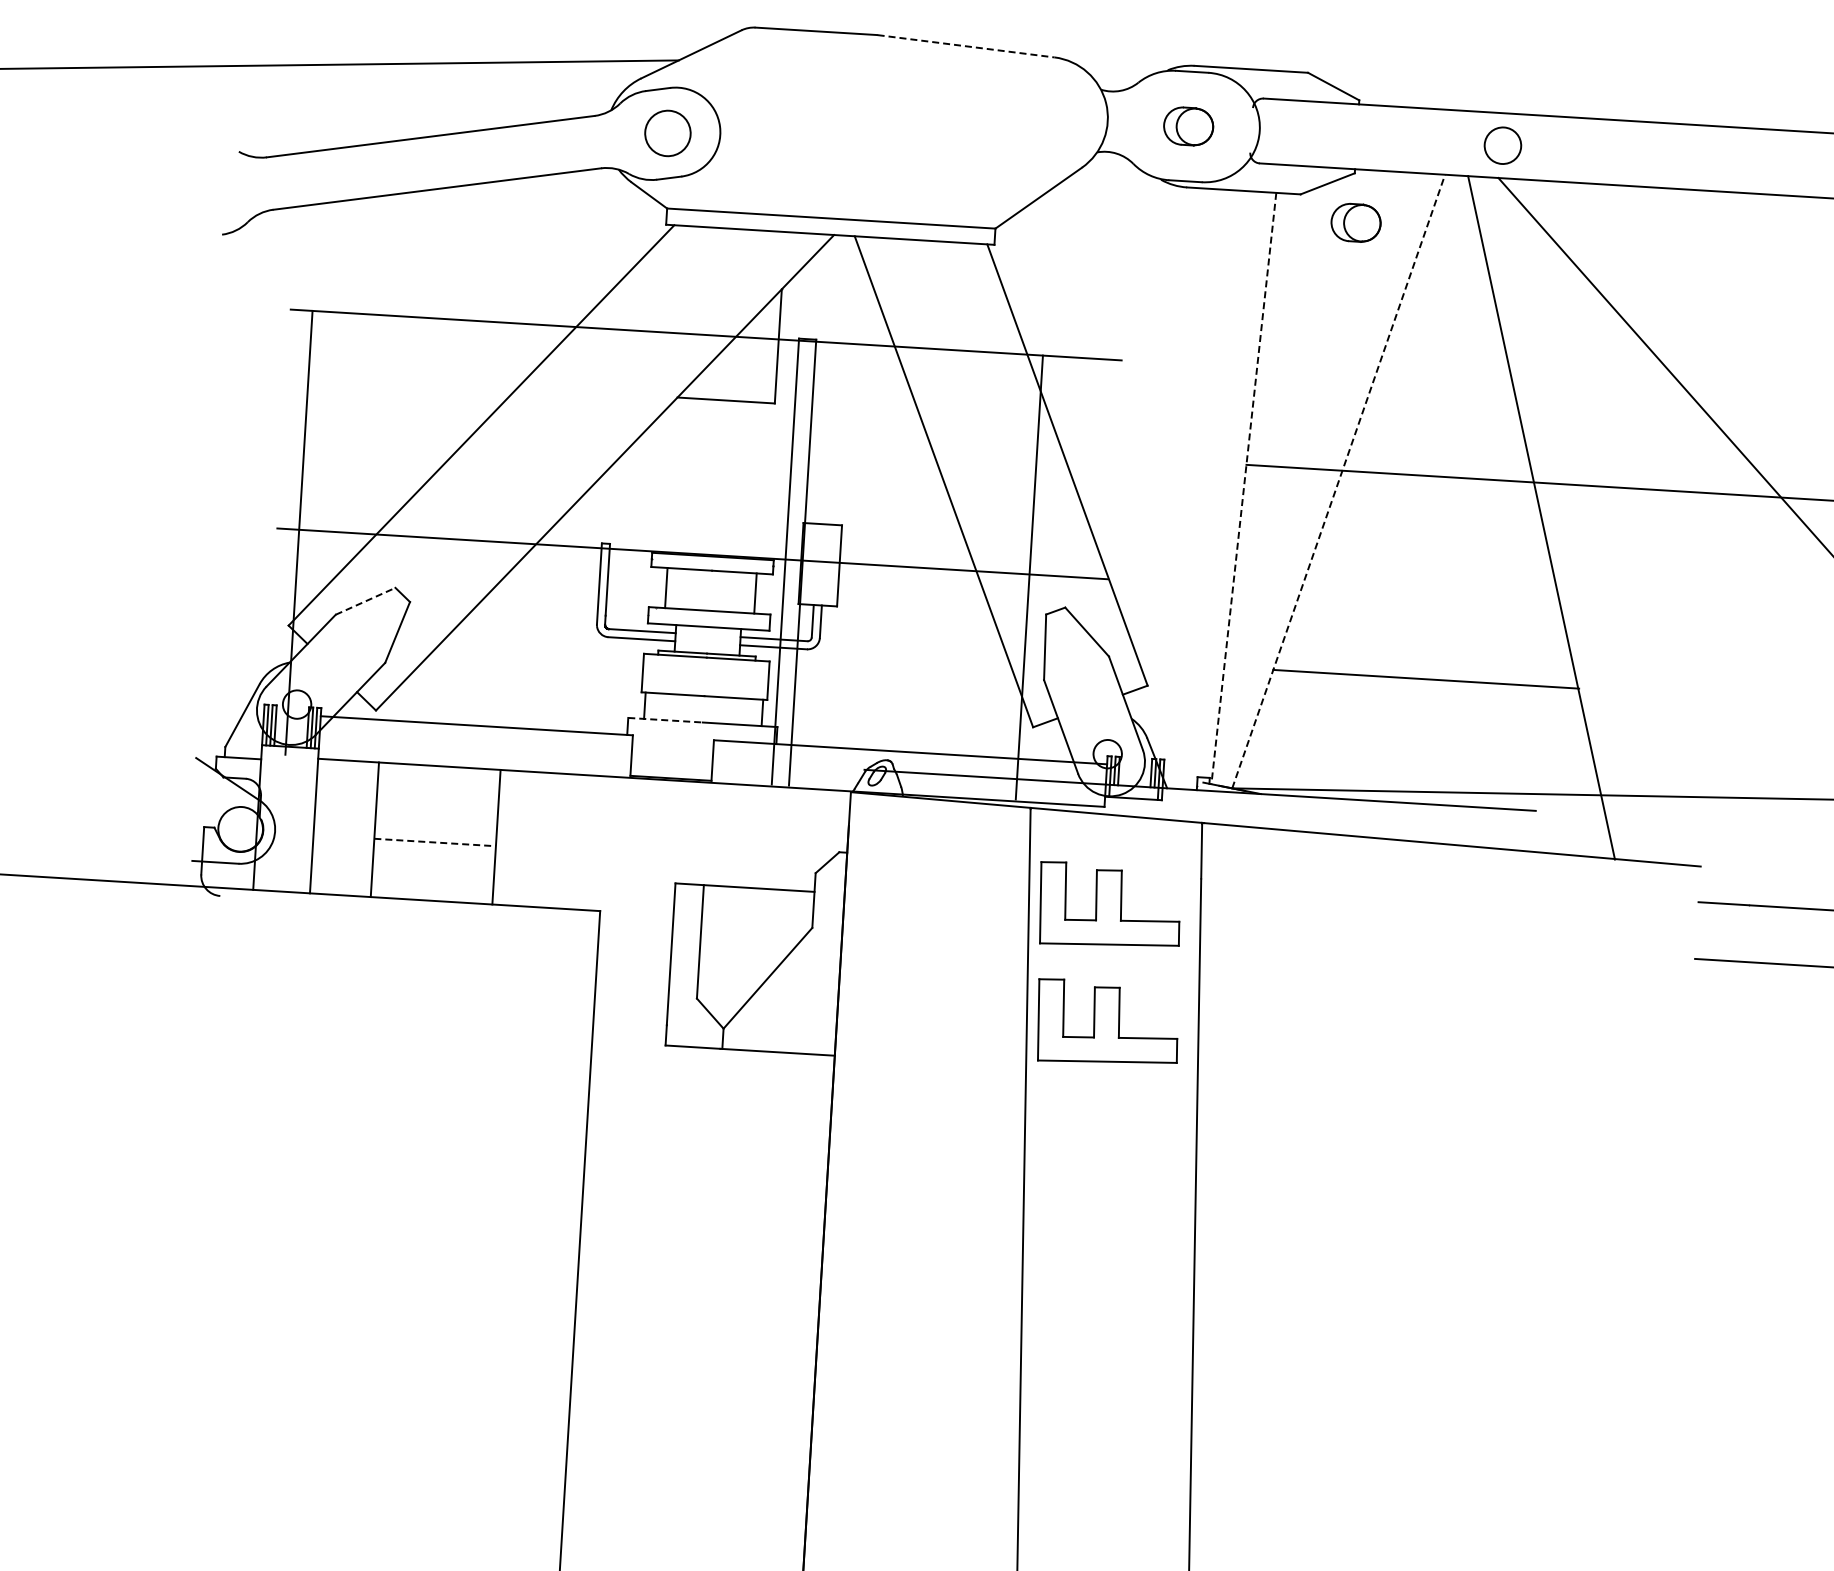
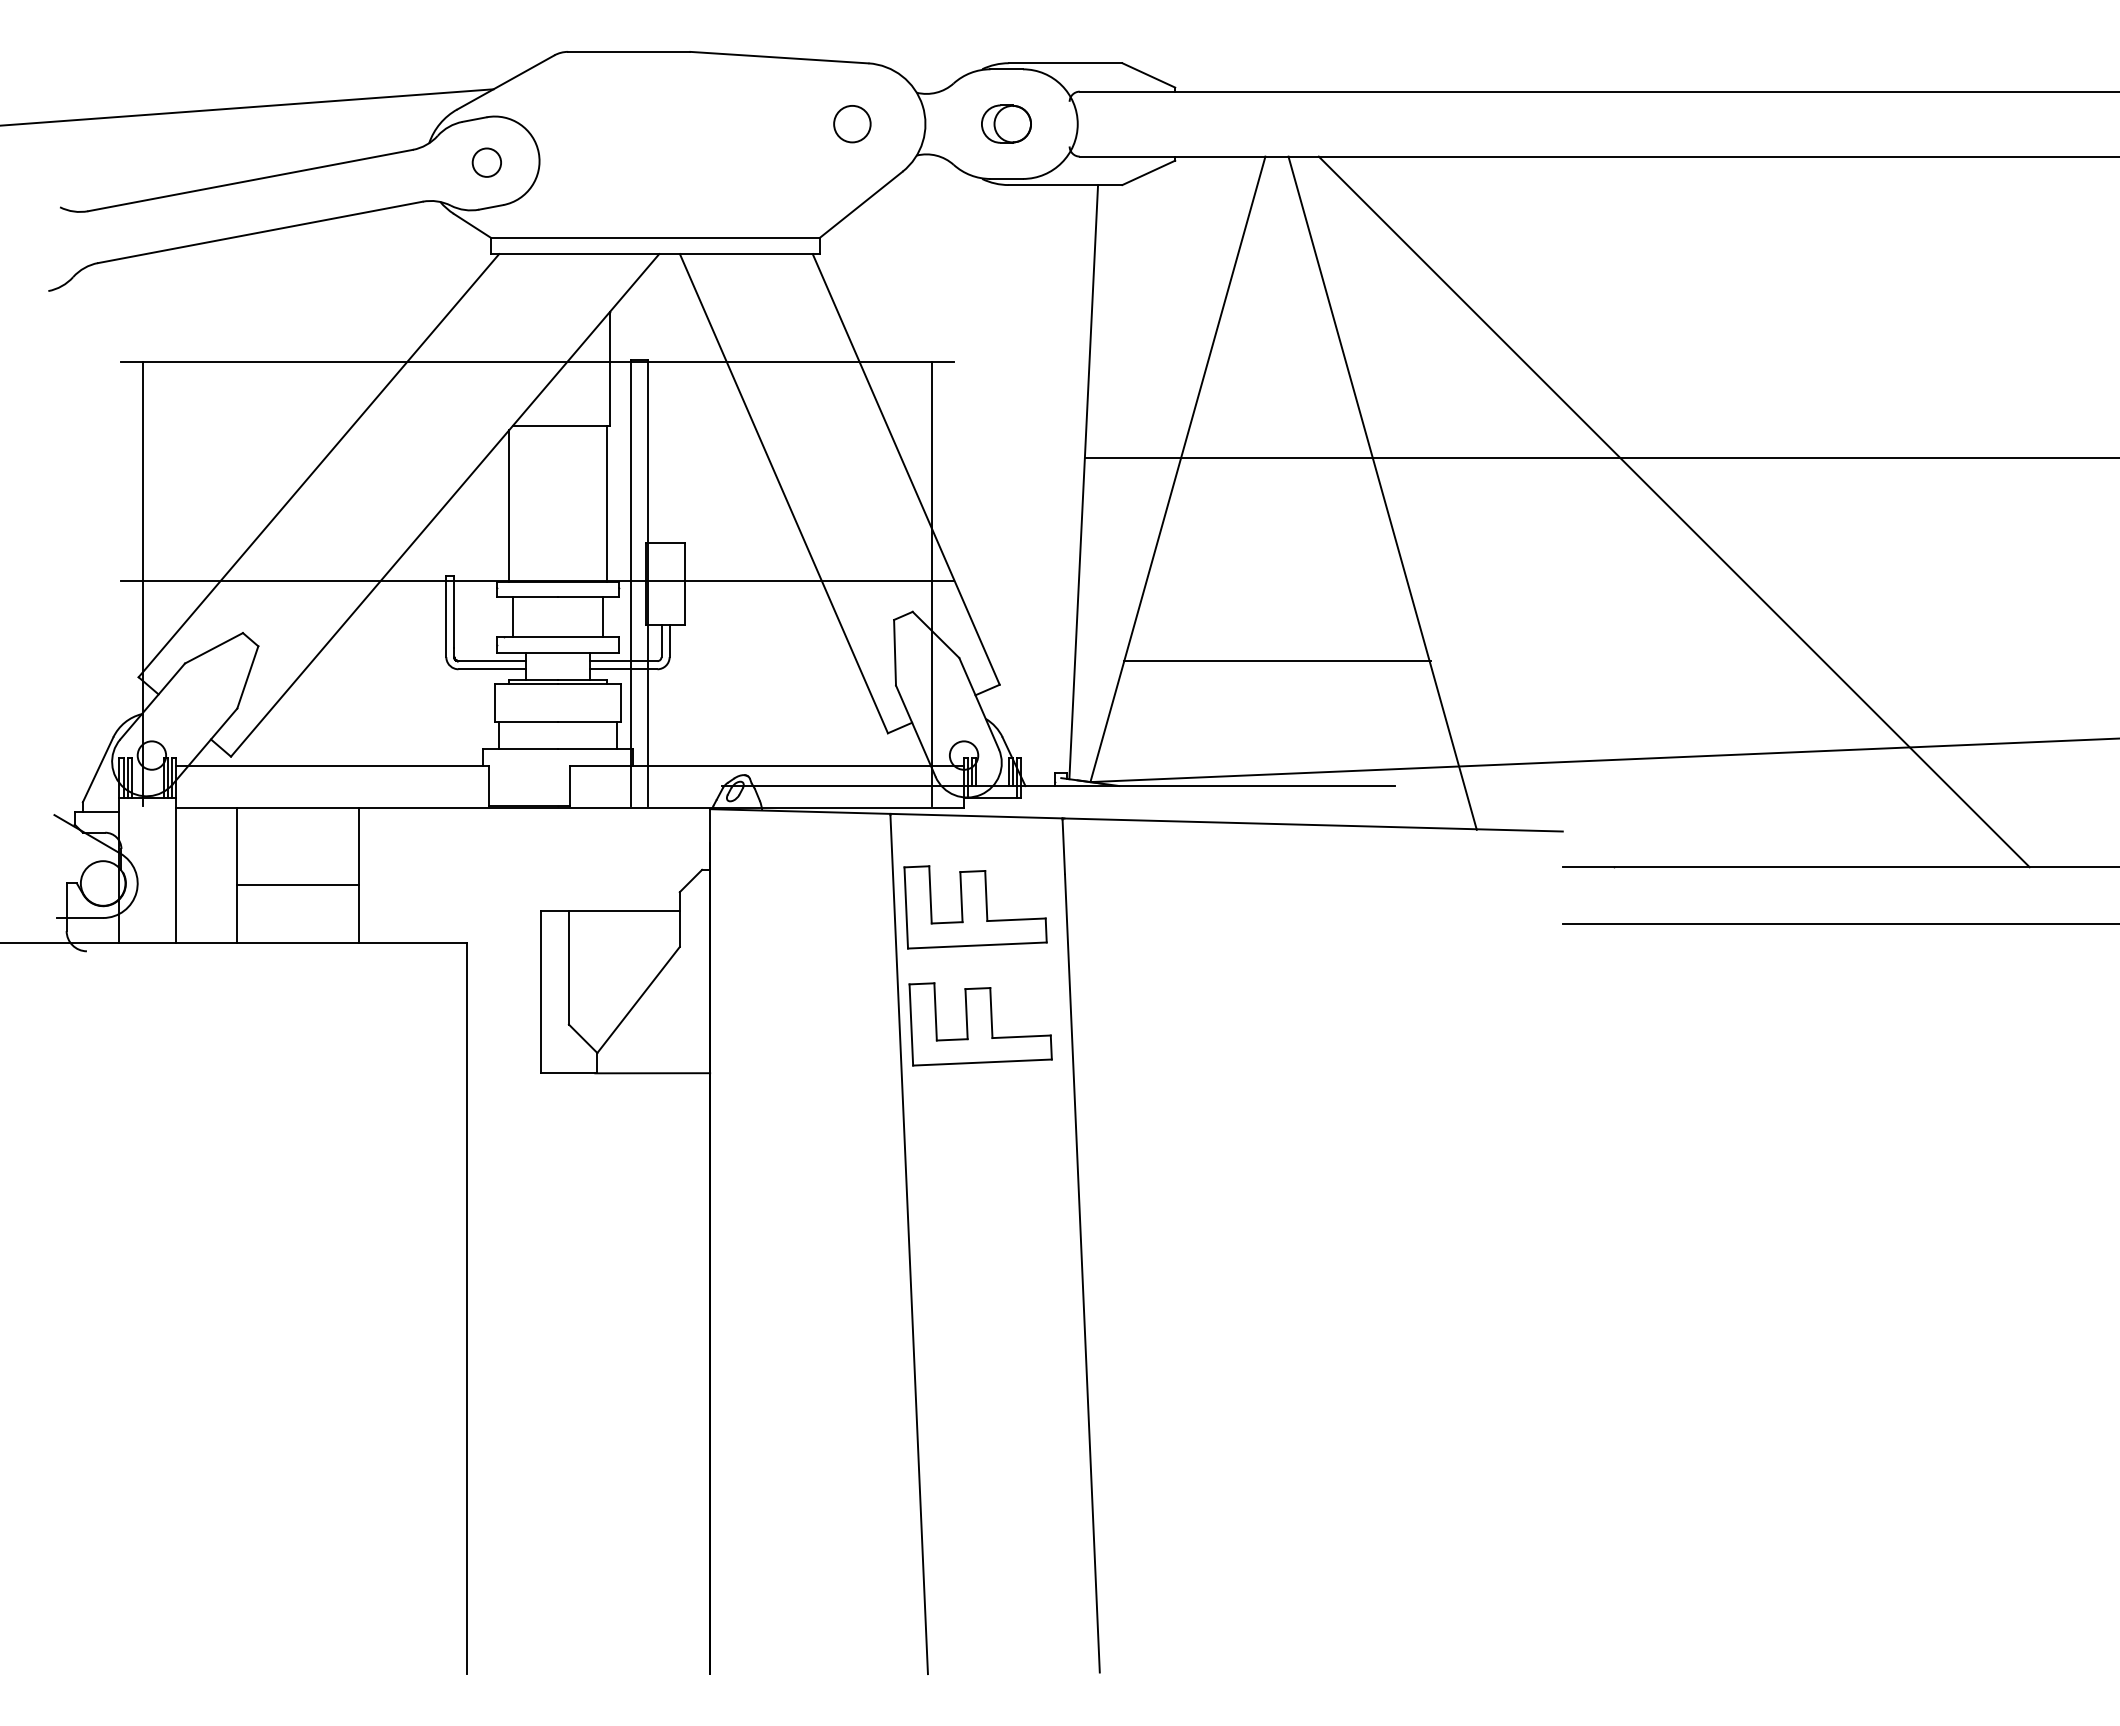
line: (966, 46) -> (779, 57), dashed -> solid
circle: (667, 133) -> (486, 162), size x0.62
circle: (1503, 146) -> (852, 124), moved
part: (1356, 222) -> (1179, 209), removed
line: (669, 477) -> (509, 506), added
line: (766, 480) -> (606, 503), added
line: (1338, 481) -> (1177, 469), dashed -> solid
line: (1243, 488) -> (1083, 482), dashed -> solid
line: (1029, 577) -> (932, 583), moved
line: (365, 601) -> (213, 648), dashed -> solid
line: (666, 720) -> (521, 748), dashed -> solid
line: (435, 842) -> (298, 884), dashed -> solid

